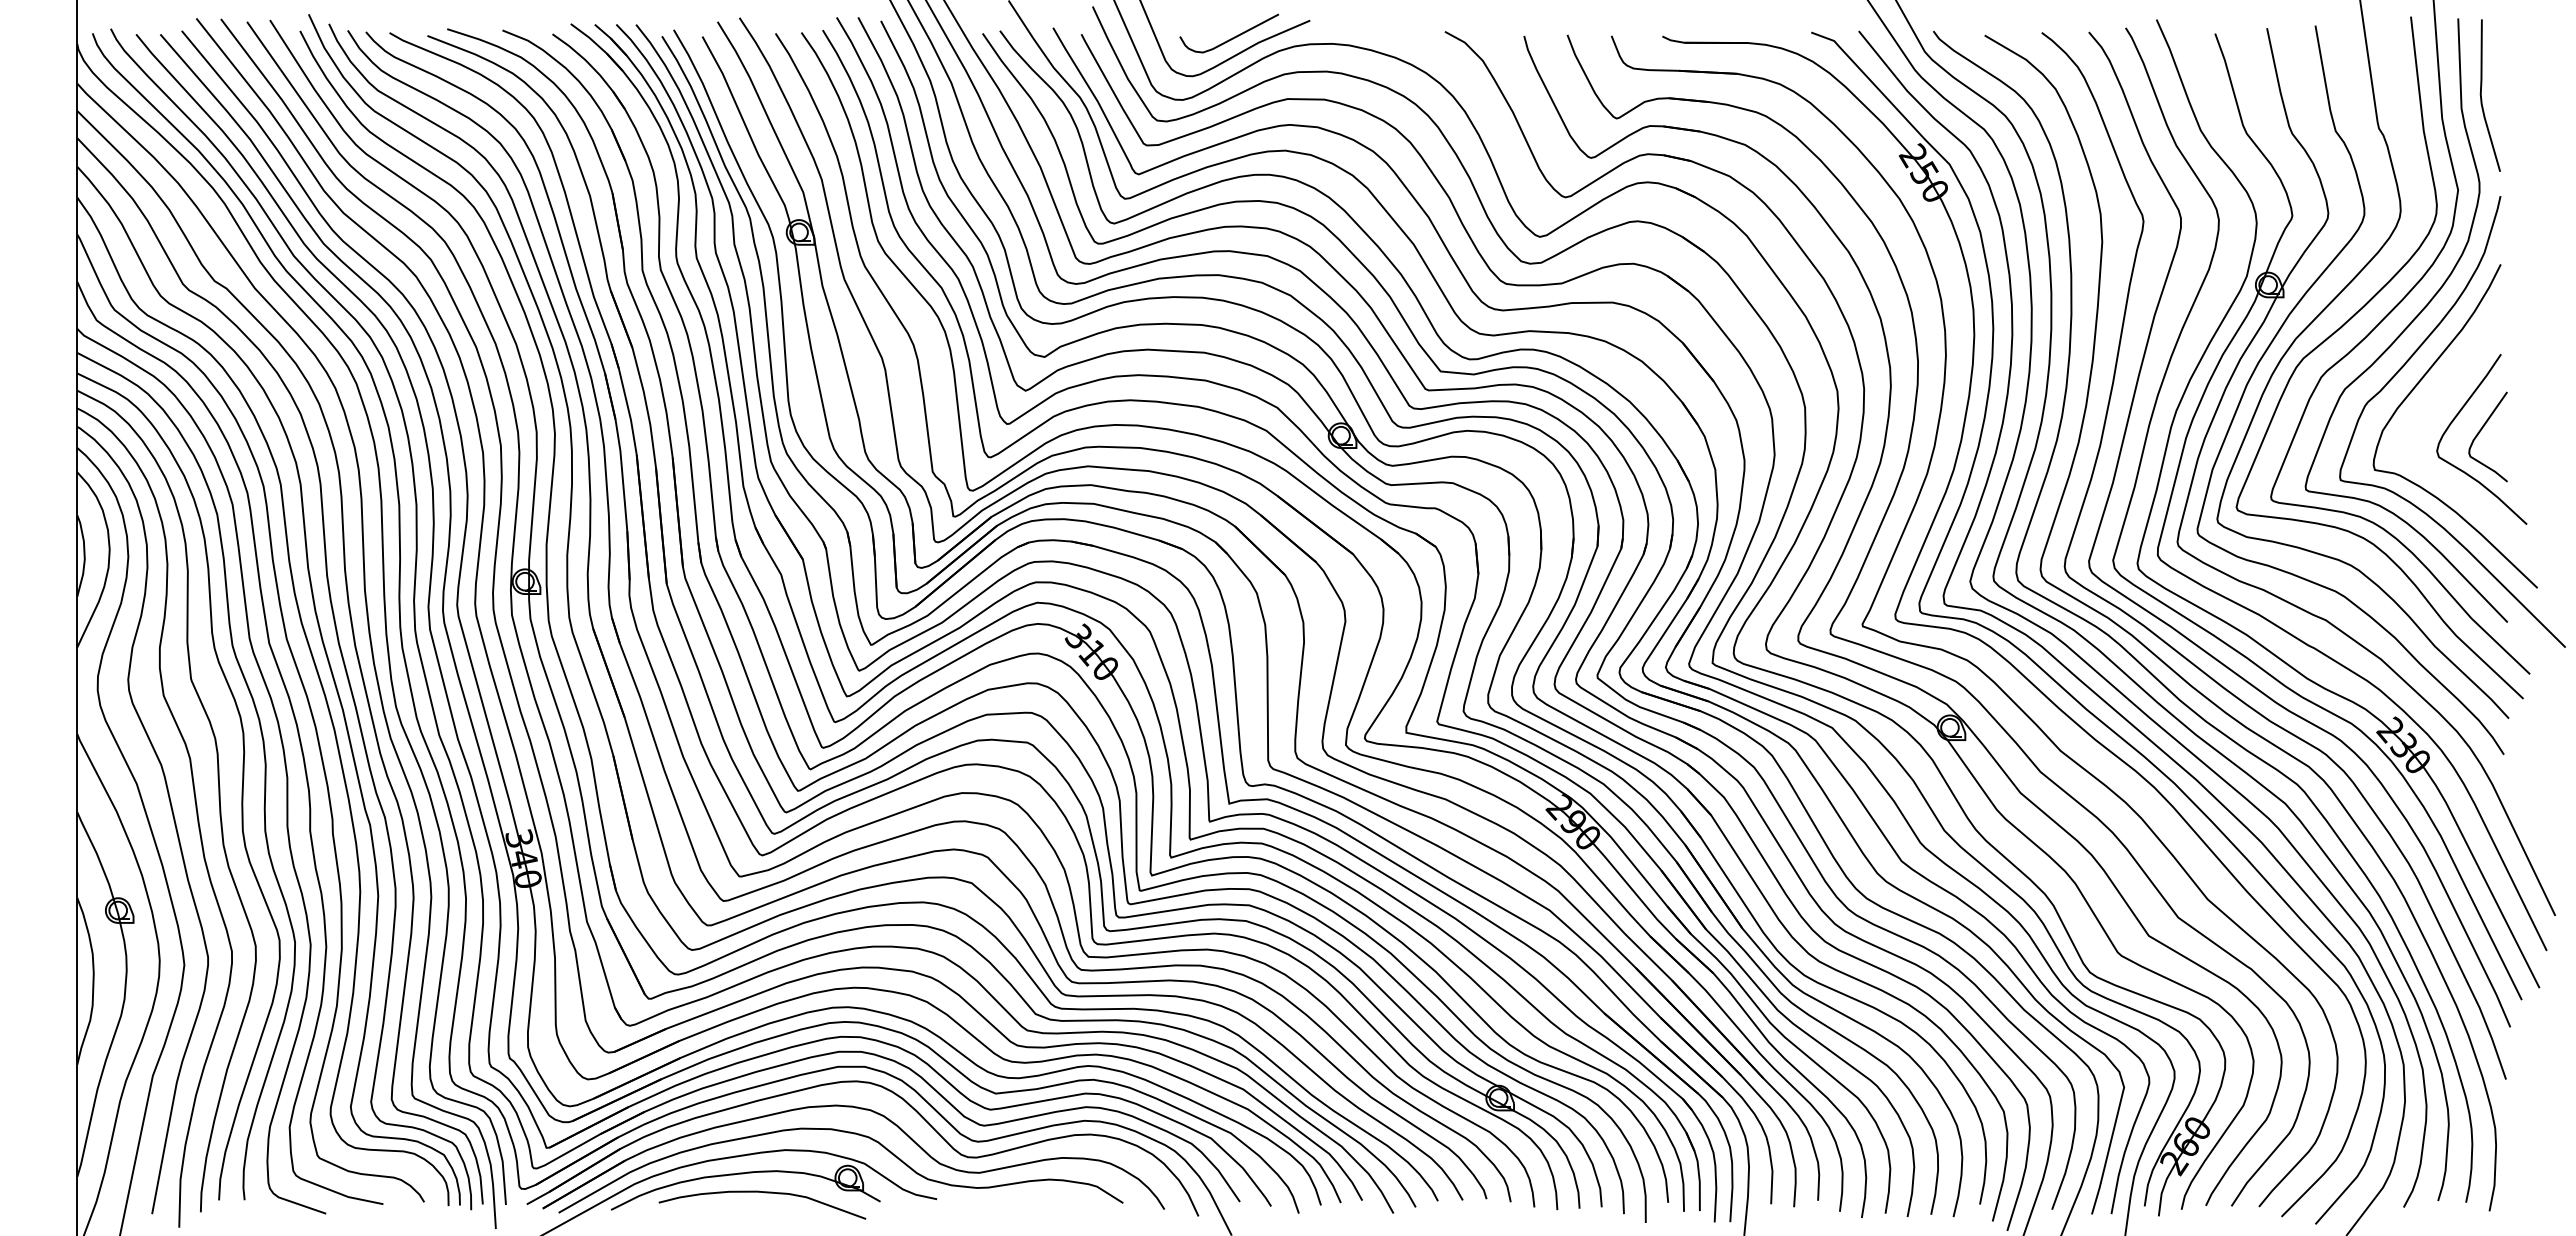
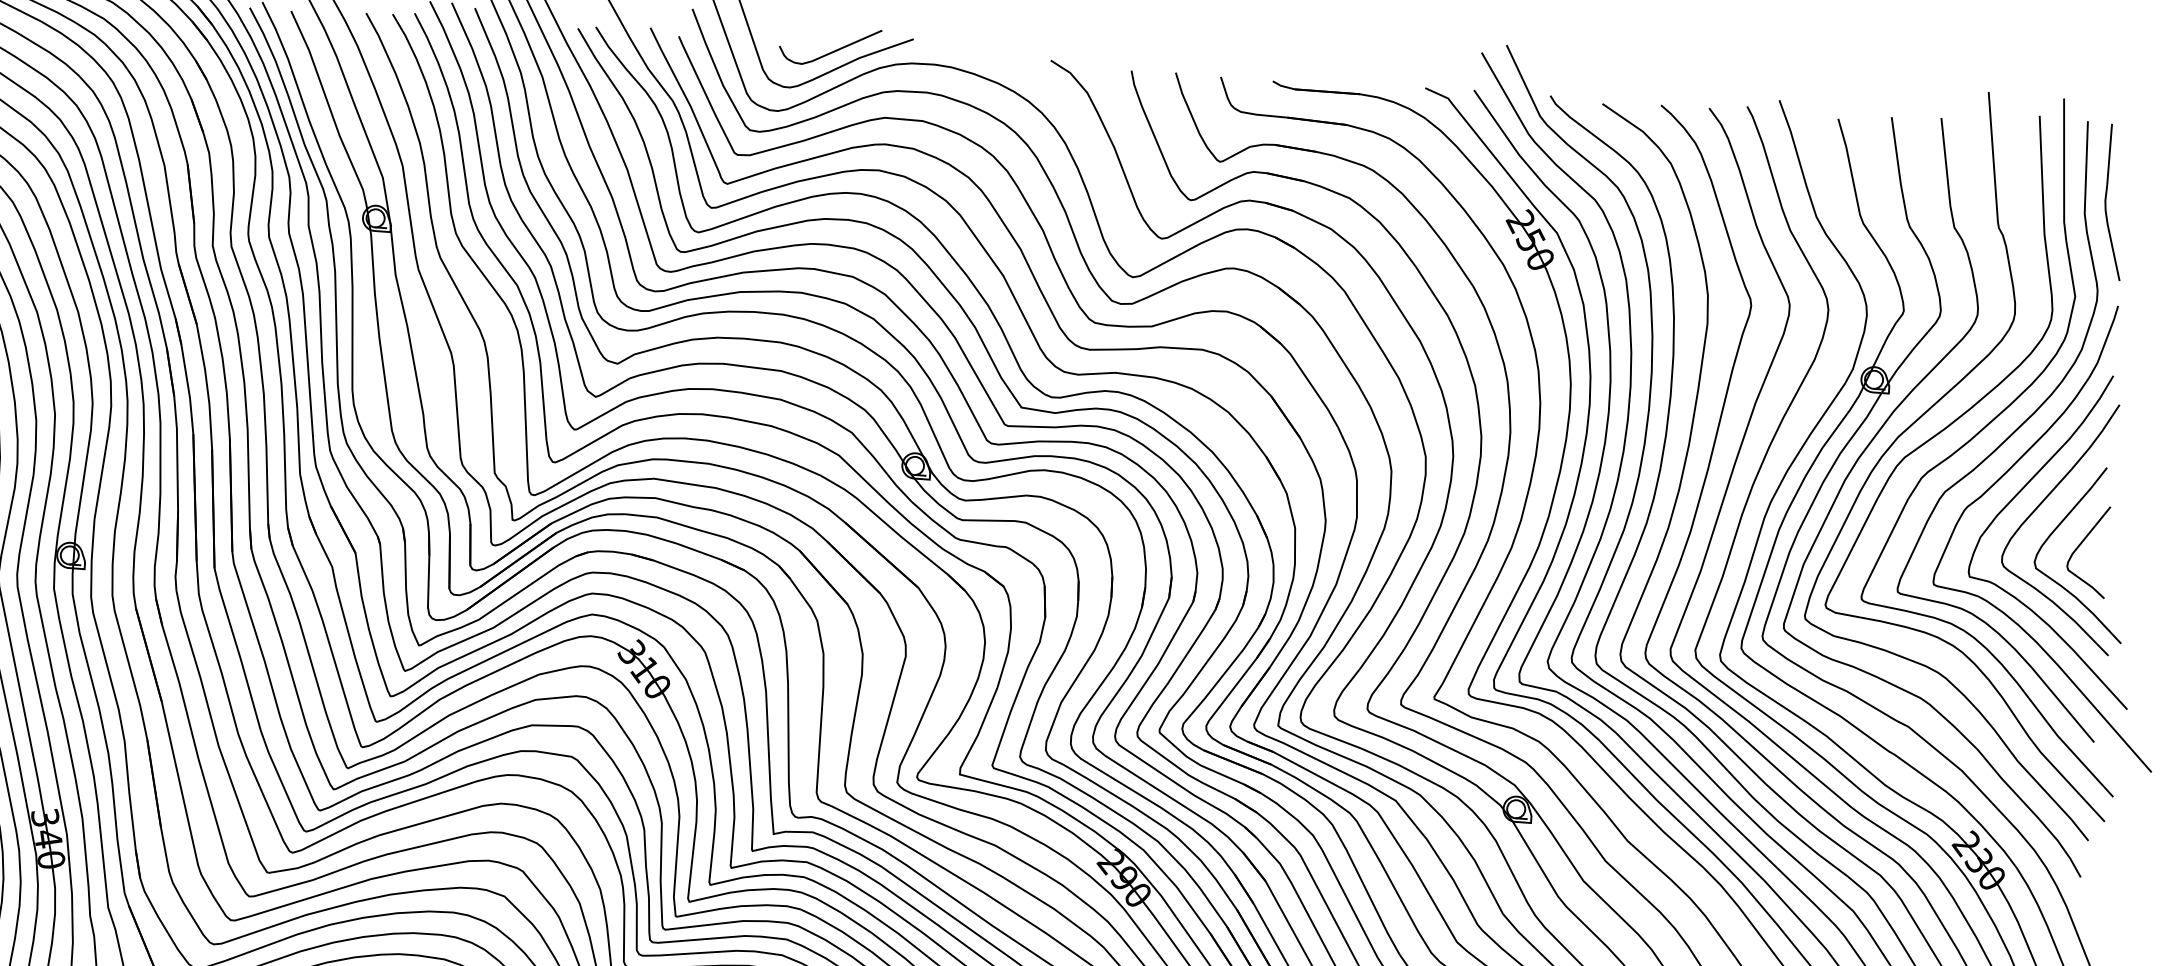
curve: (2438, 396) -> (2040, 506), added

